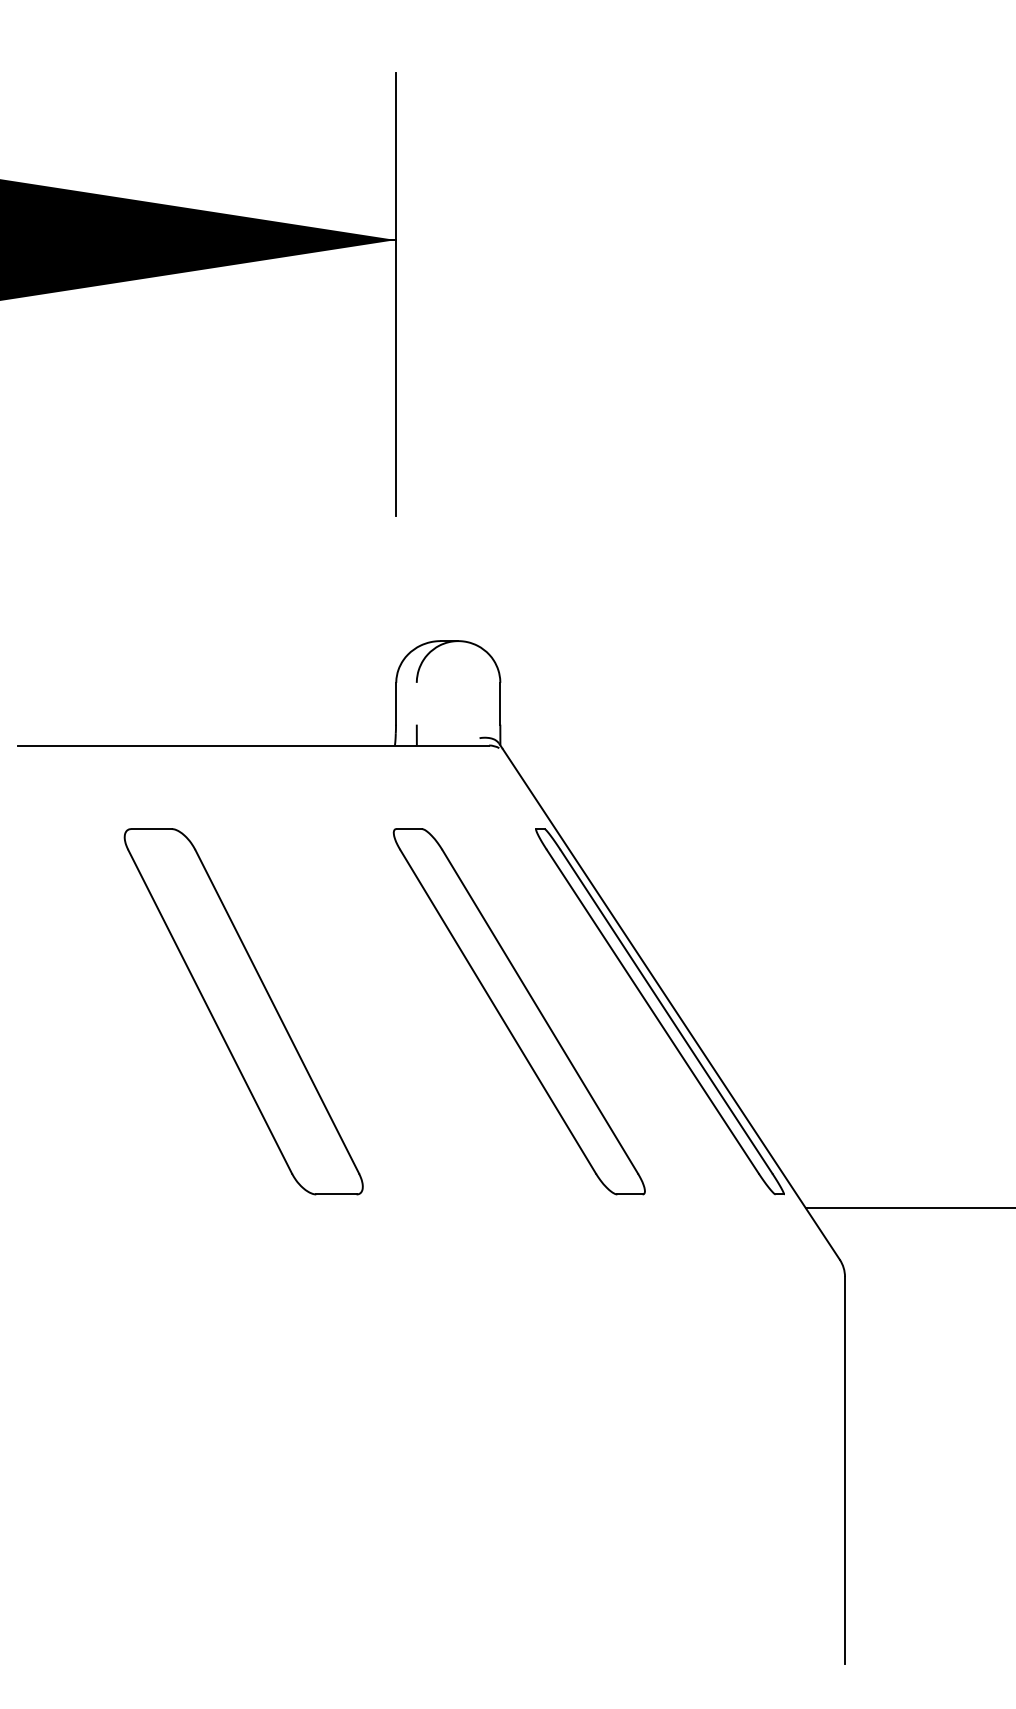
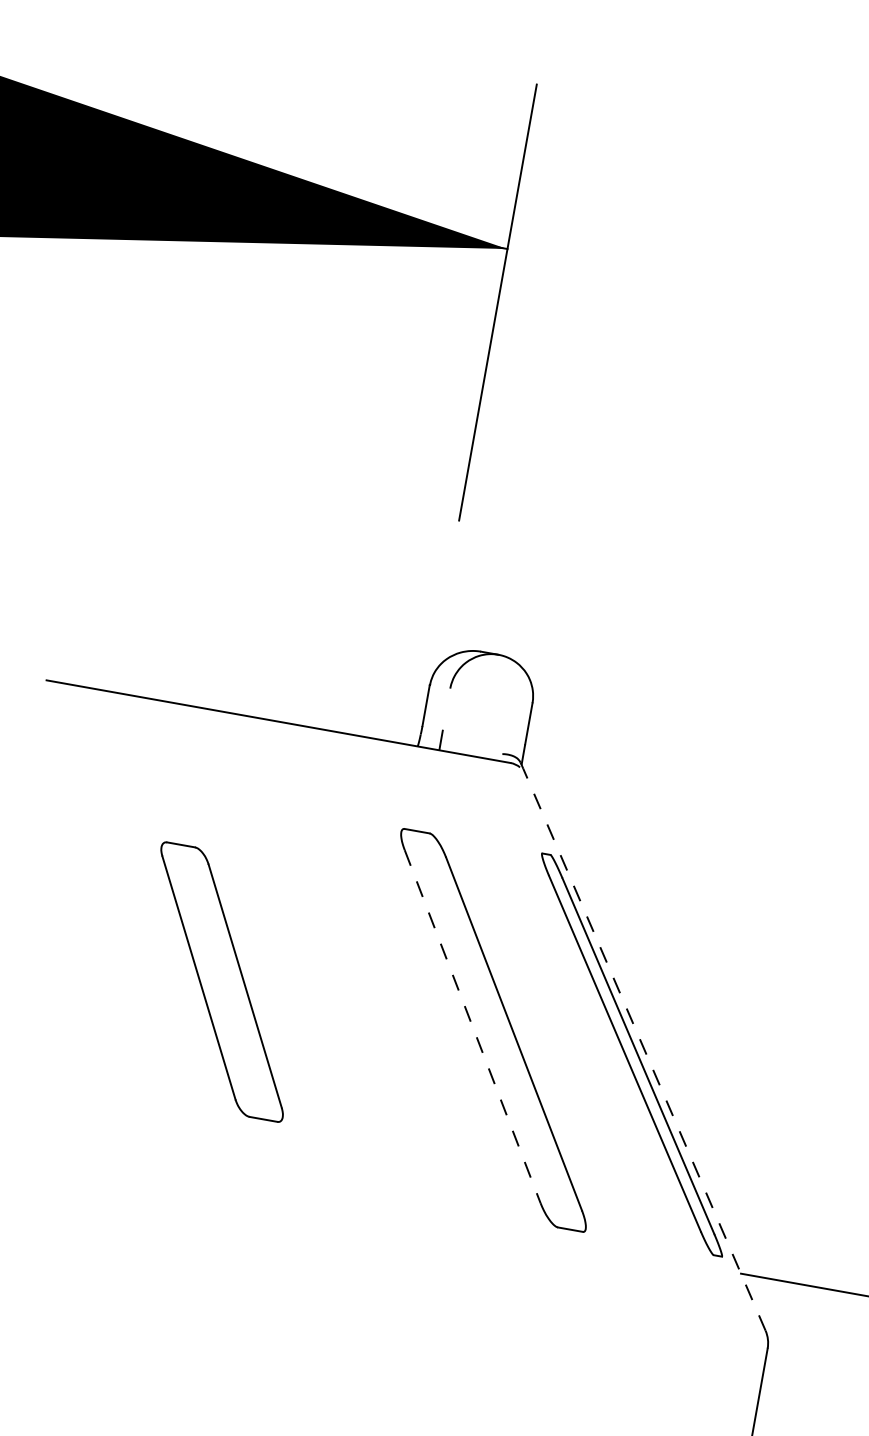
line: (671, 1004) -> (644, 1049), solid -> dashed
part: (243, 1011) -> (222, 981), size x0.7
line: (498, 1012) -> (472, 1027), solid -> dashed

